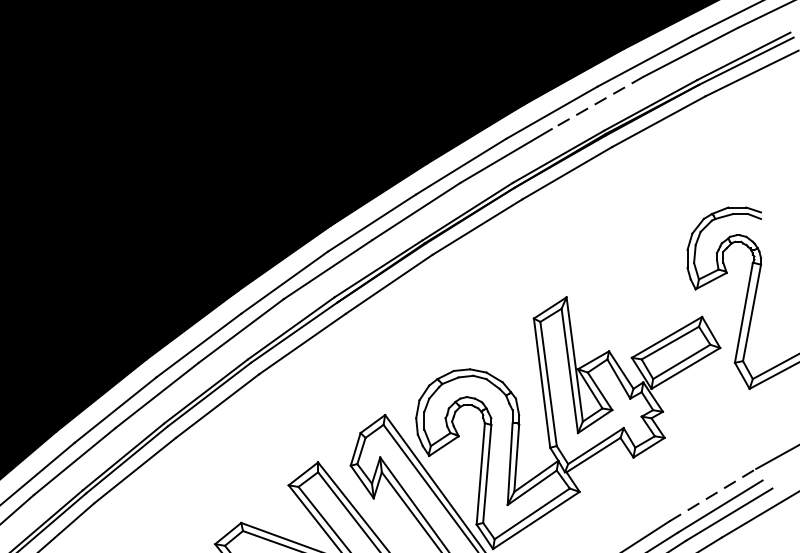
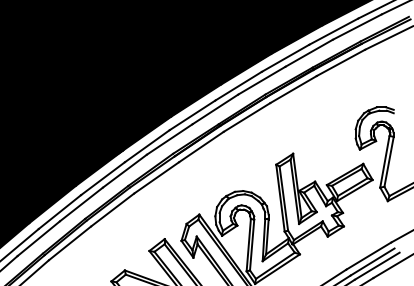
line: (596, 103) -> (308, 53), dashed -> solid
line: (714, 494) -> (369, 255), dashed -> solid

